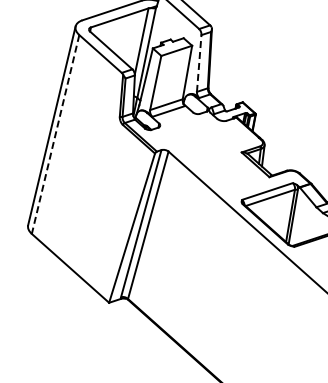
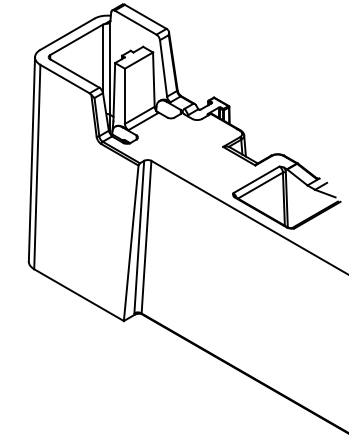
line: (199, 62) -> (163, 67), dashed -> solid
line: (55, 134) -> (37, 167), dashed -> solid

